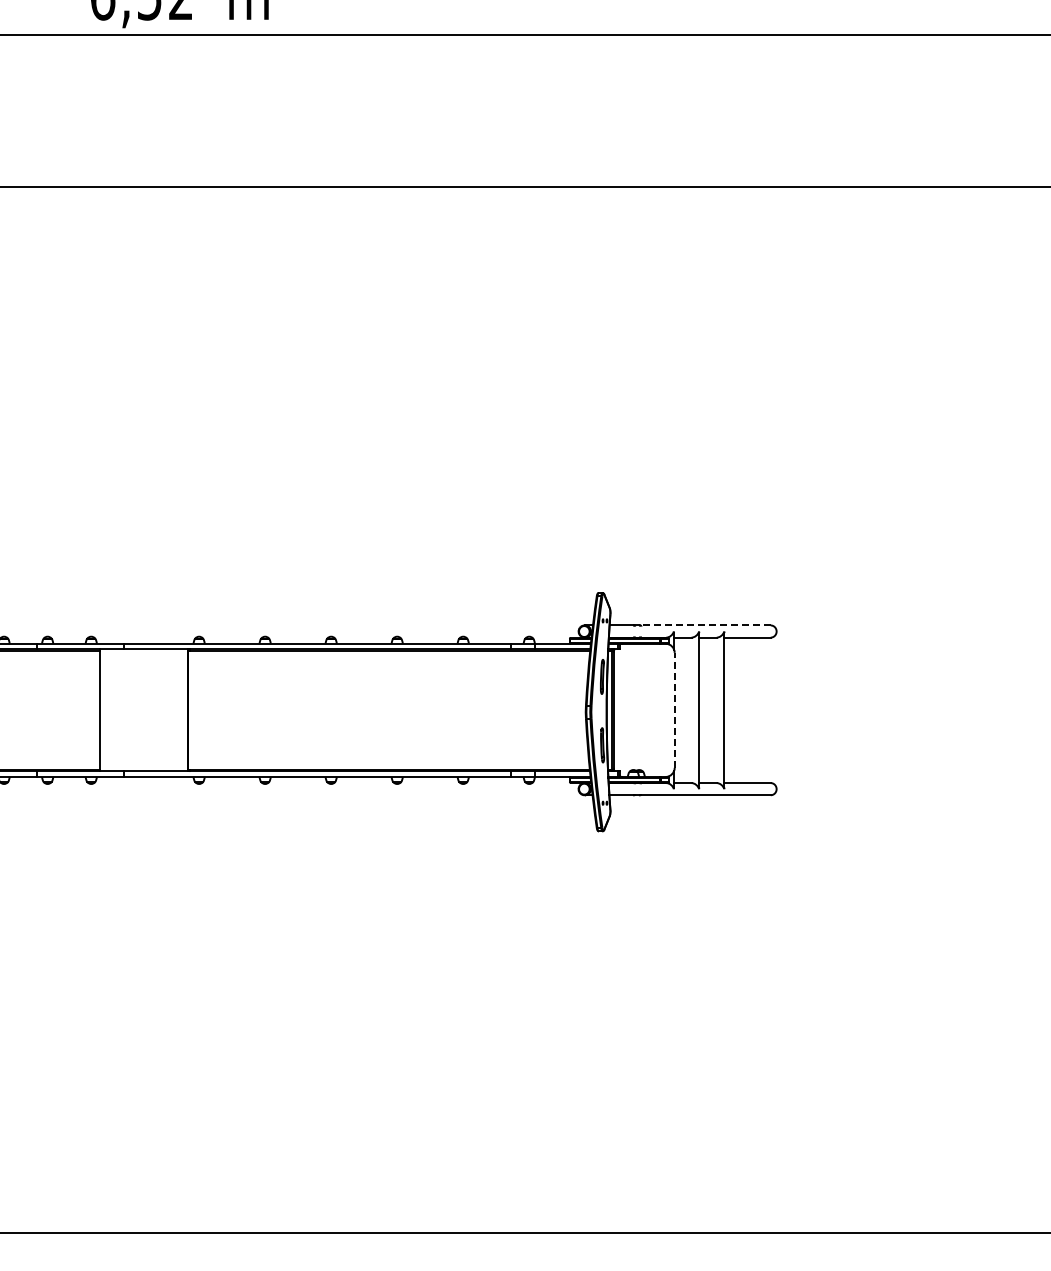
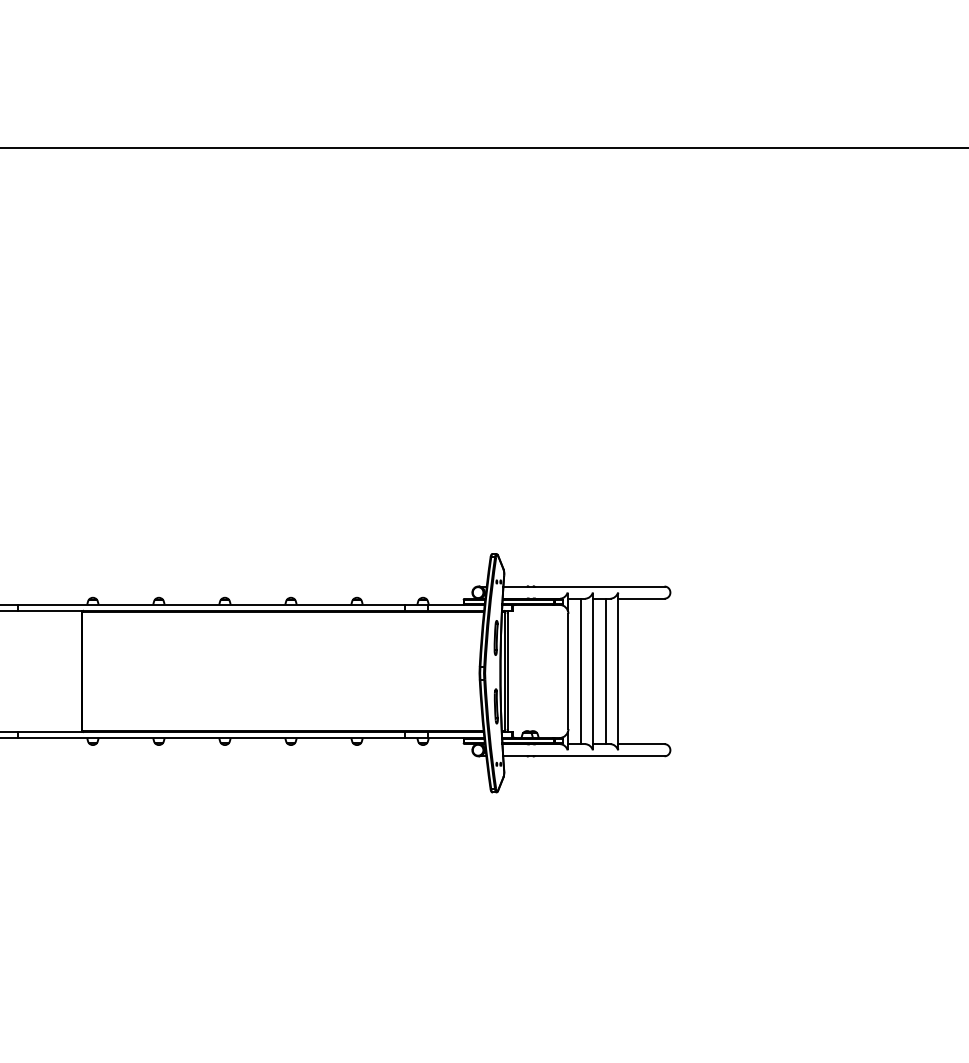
line: (704, 625) -> (598, 586), dashed -> solid
line: (674, 710) -> (568, 671), dashed -> solid
line: (687, 710) -> (581, 671), added
line: (712, 710) -> (606, 671), added

